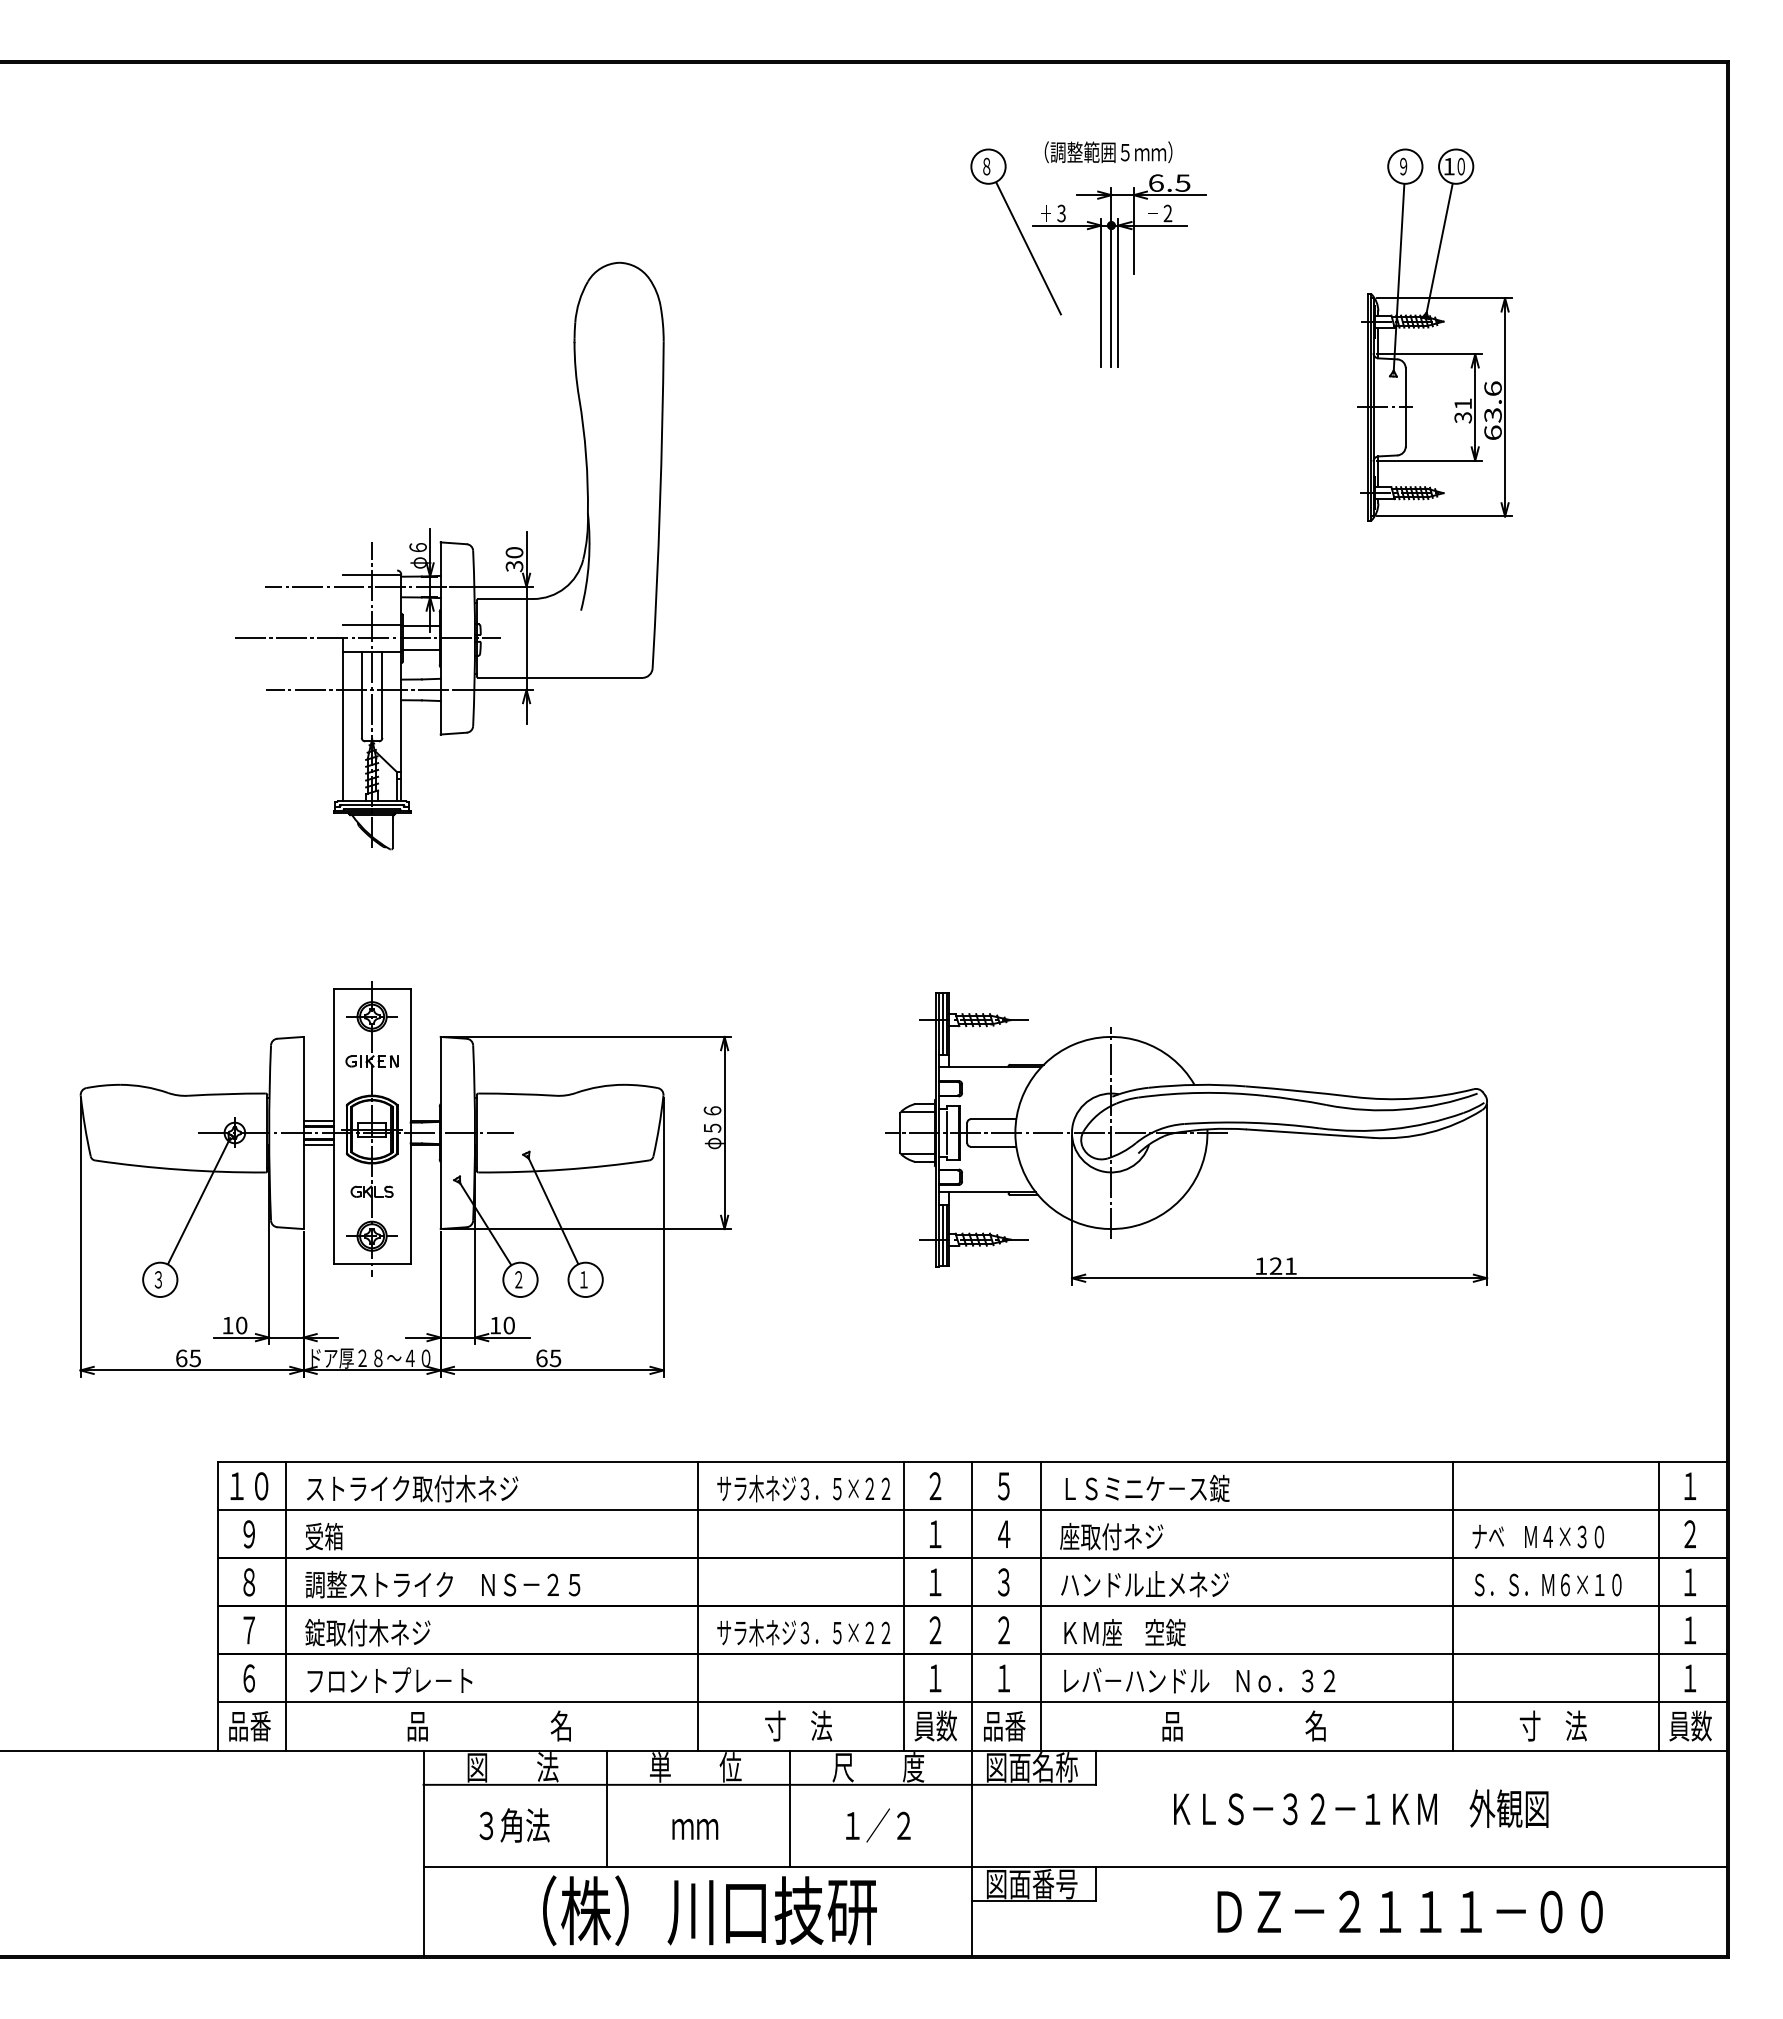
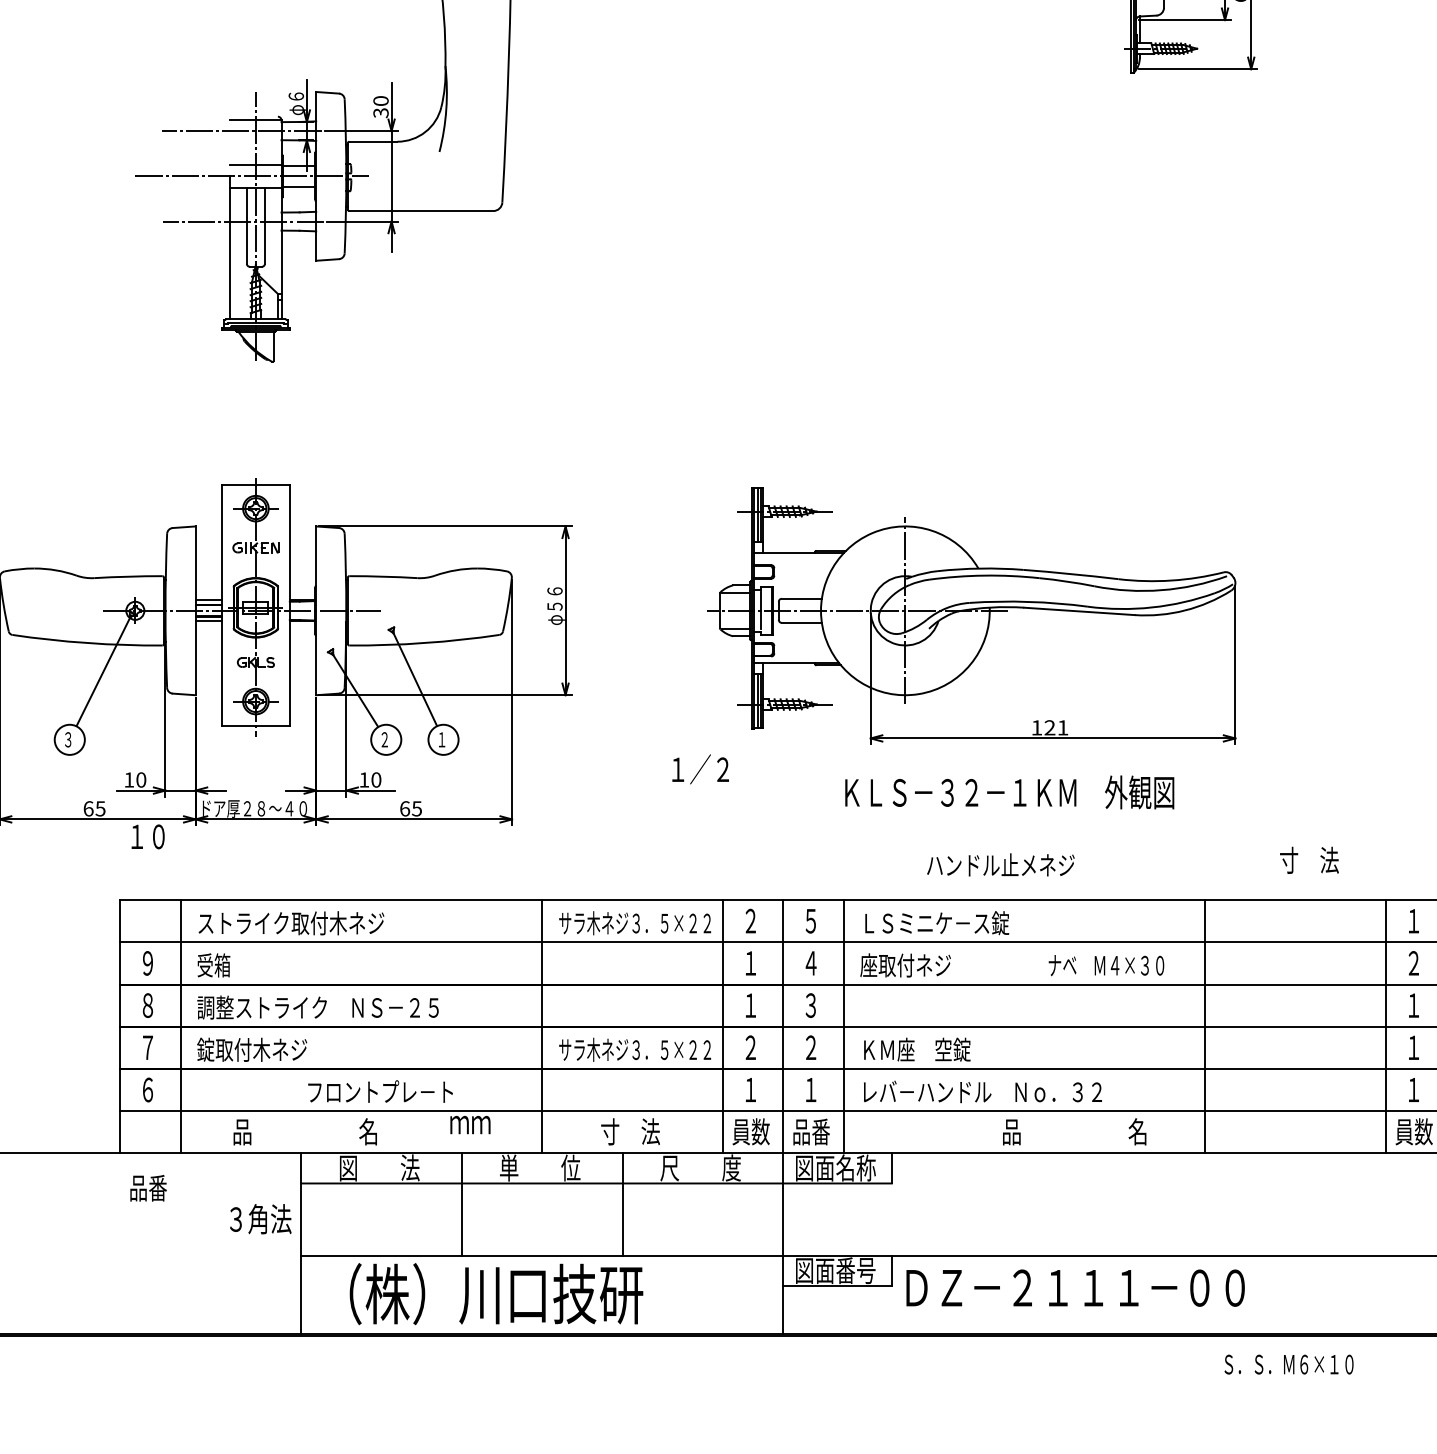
text: (249, 1486) -> (148, 837), moved
text: (1537, 1536) -> (1105, 965), moved
text: (1145, 1584) -> (1001, 865), moved
text: (1547, 1584) -> (1288, 1364), moved
text: (389, 1679) -> (380, 1090), moved
text: (488, 1725) -> (304, 1131), moved
text: (1243, 1725) -> (1074, 1131), moved
text: (1552, 1725) -> (1308, 859), moved
text: (249, 1726) -> (148, 1188), moved
text: (1361, 1808) -> (1010, 792), moved
text: (514, 1825) -> (260, 1219), moved
text: (878, 1825) -> (700, 769), moved
text: (695, 1829) -> (470, 1125), moved
text: (709, 1910) -> (496, 1293), moved
text: (1409, 1911) -> (1075, 1287), moved

